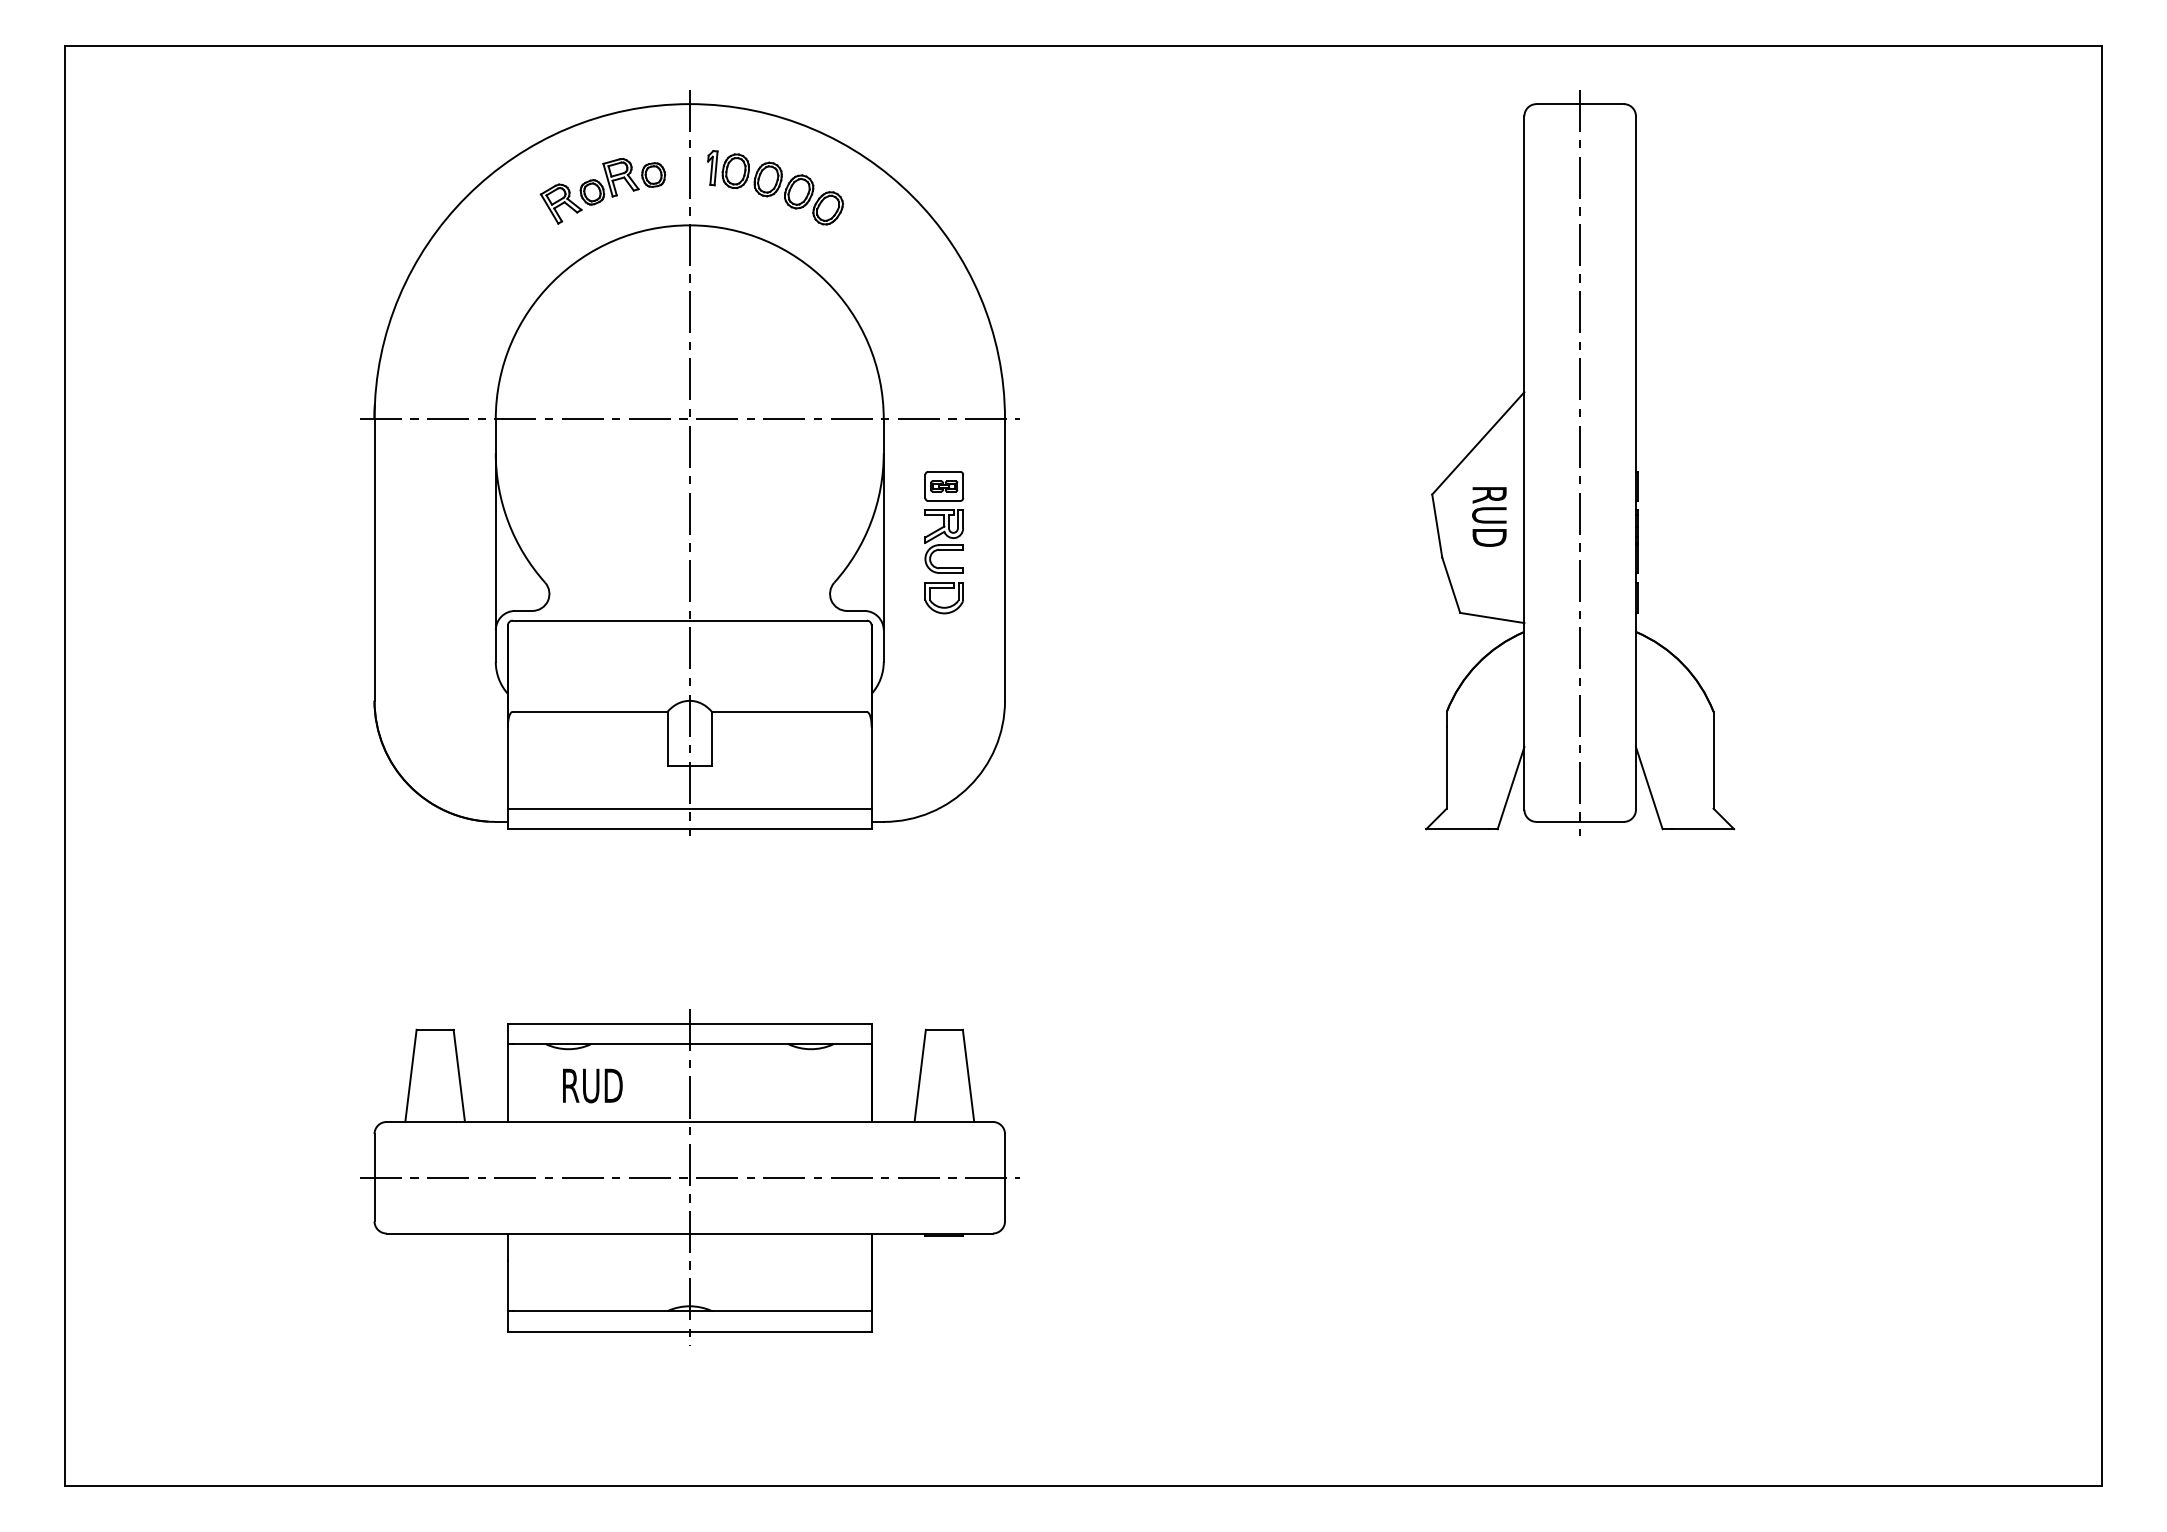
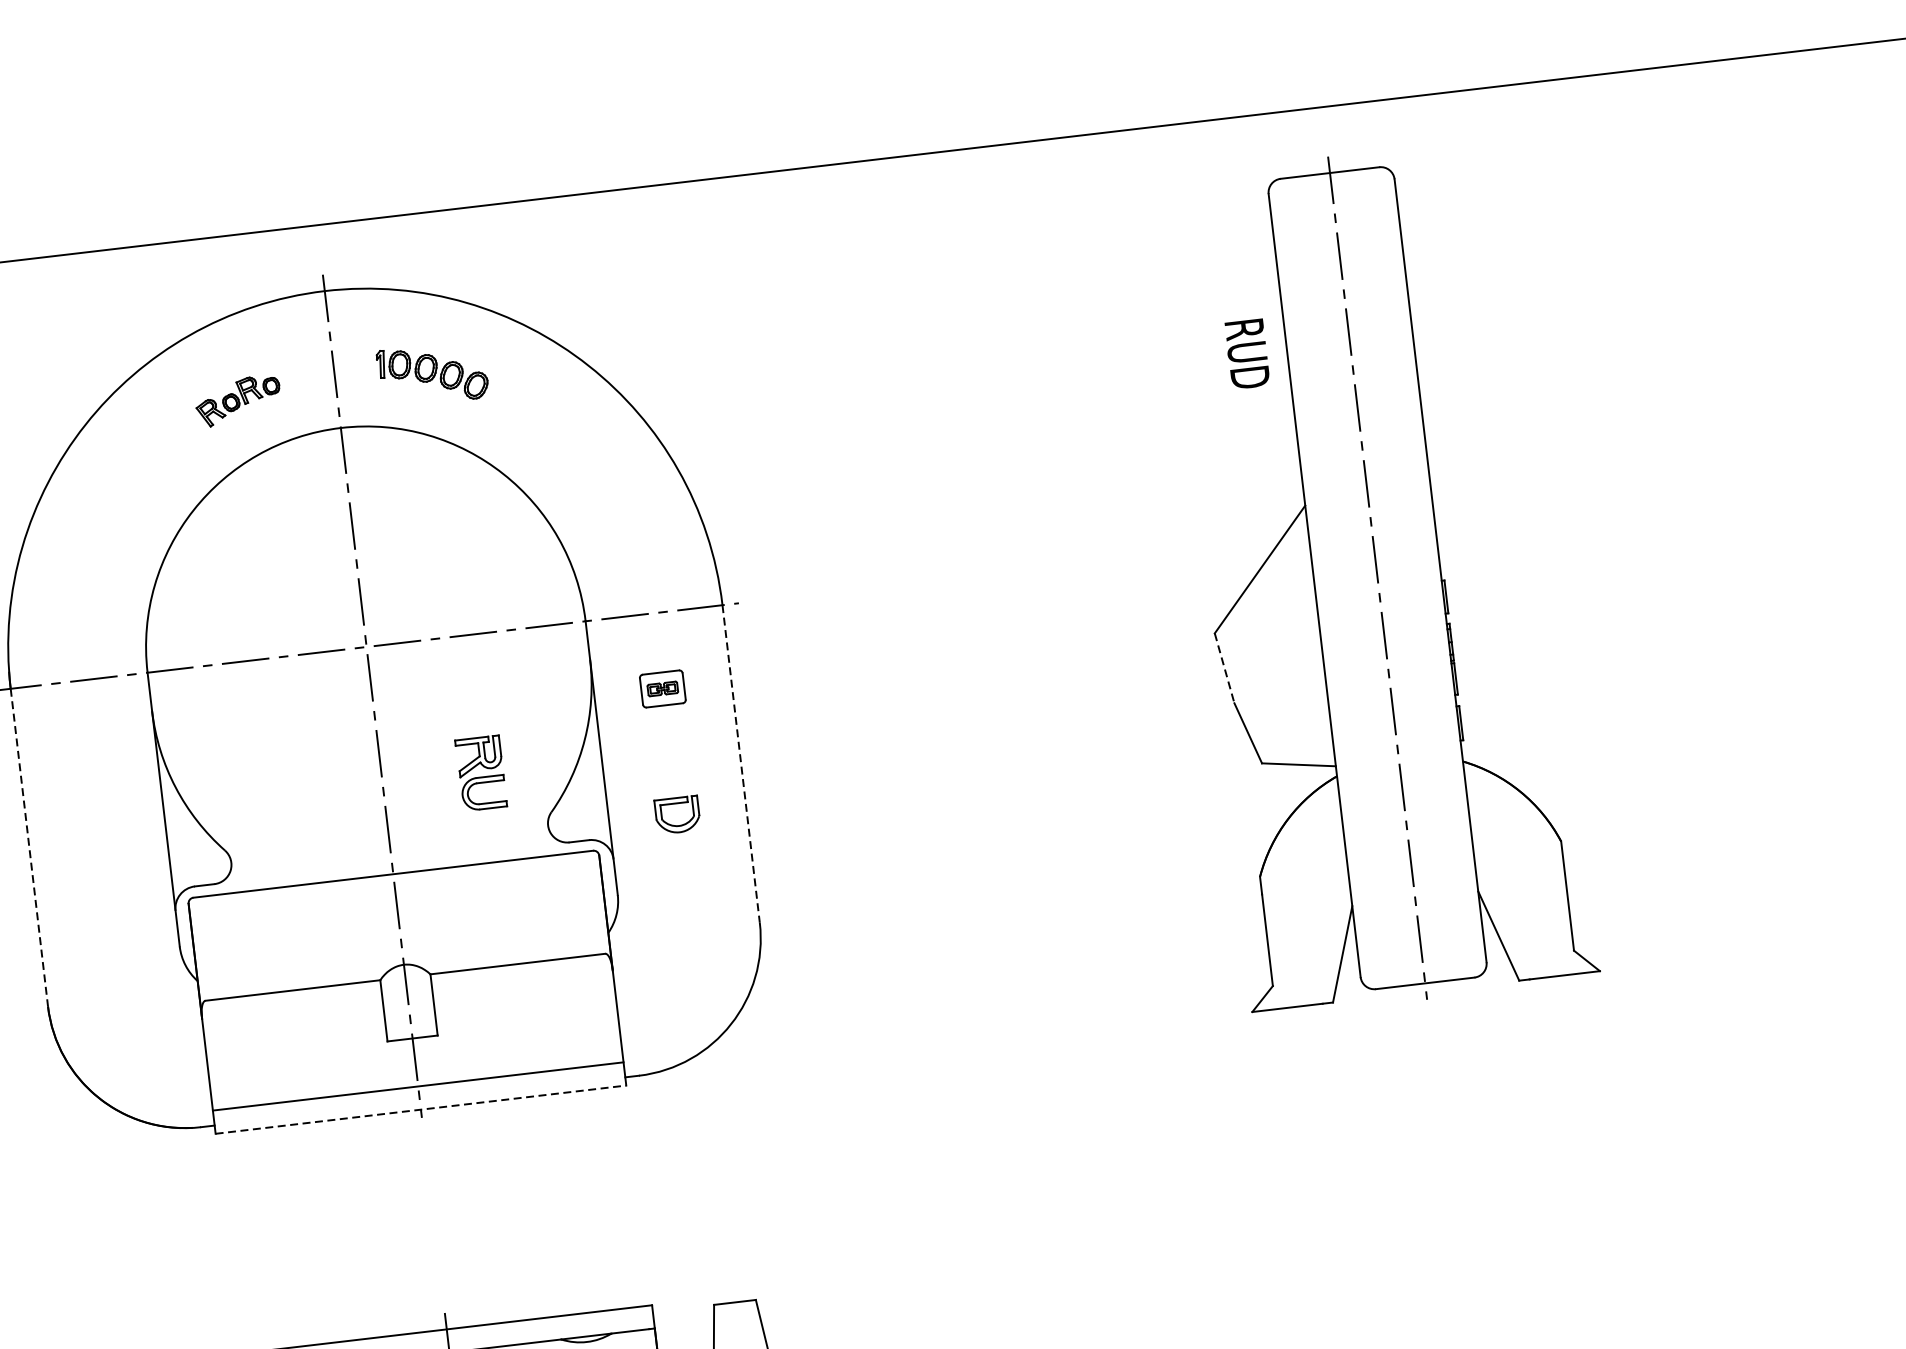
part: (775, 187) -> (432, 373), size x0.7
part: (602, 191) -> (237, 401), size x0.6
text: (1489, 516) -> (1247, 353), moved
line: (1437, 526) -> (1224, 668), solid -> dashed
part: (943, 541) -> (480, 773), moved
line: (374, 560) -> (29, 848), solid -> dashed
line: (1005, 560) -> (741, 764), solid -> dashed
line: (689, 829) -> (420, 1110), solid -> dashed

